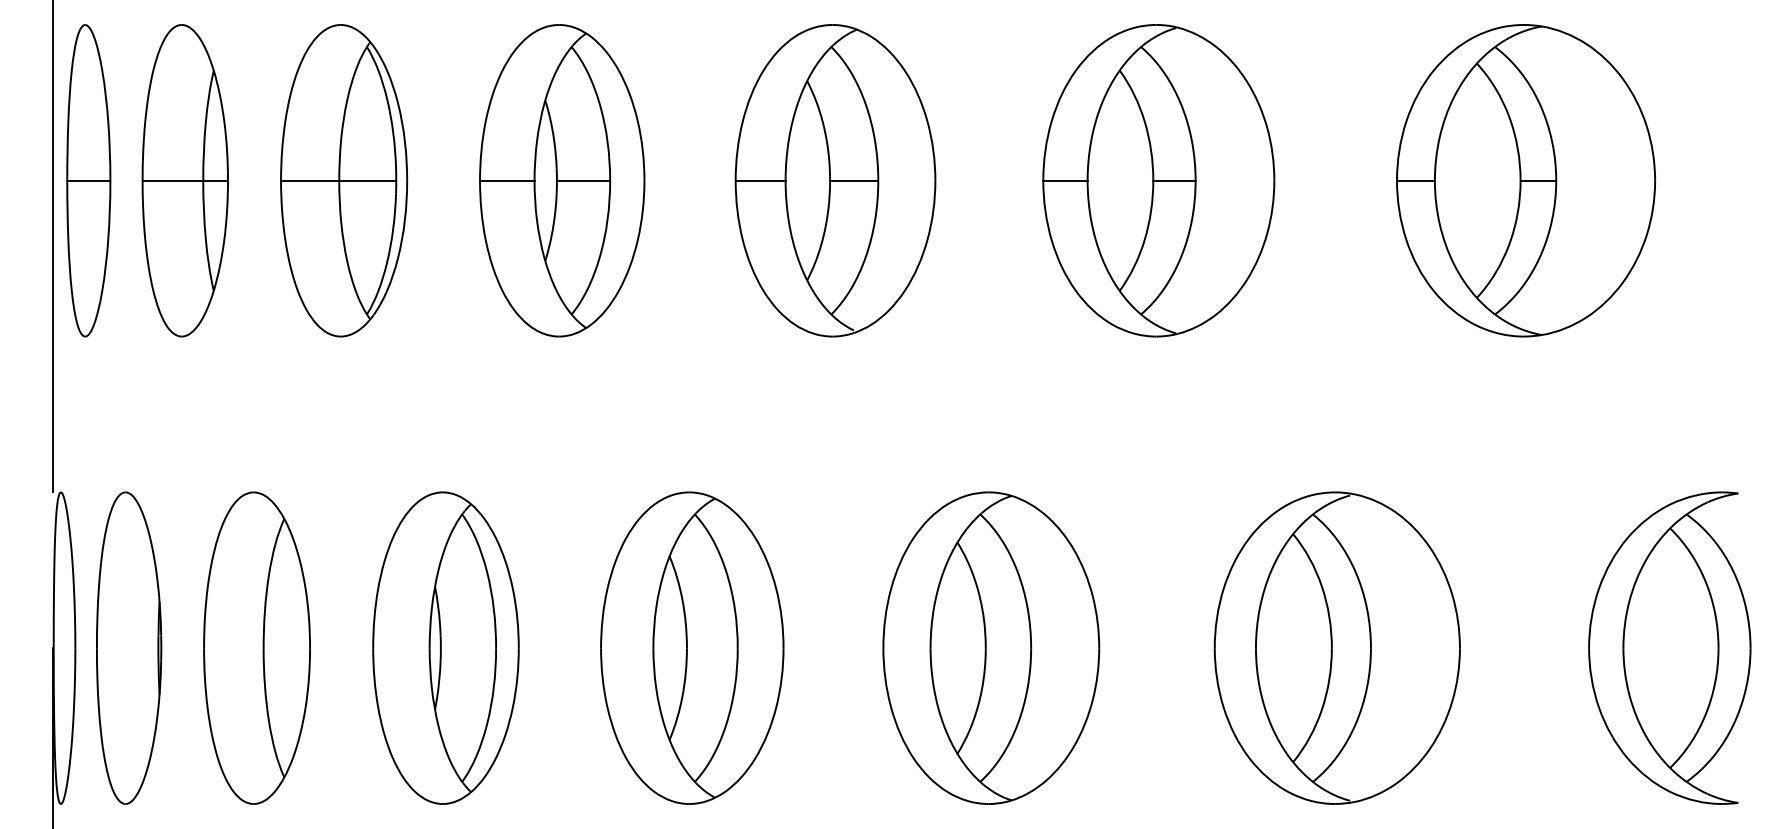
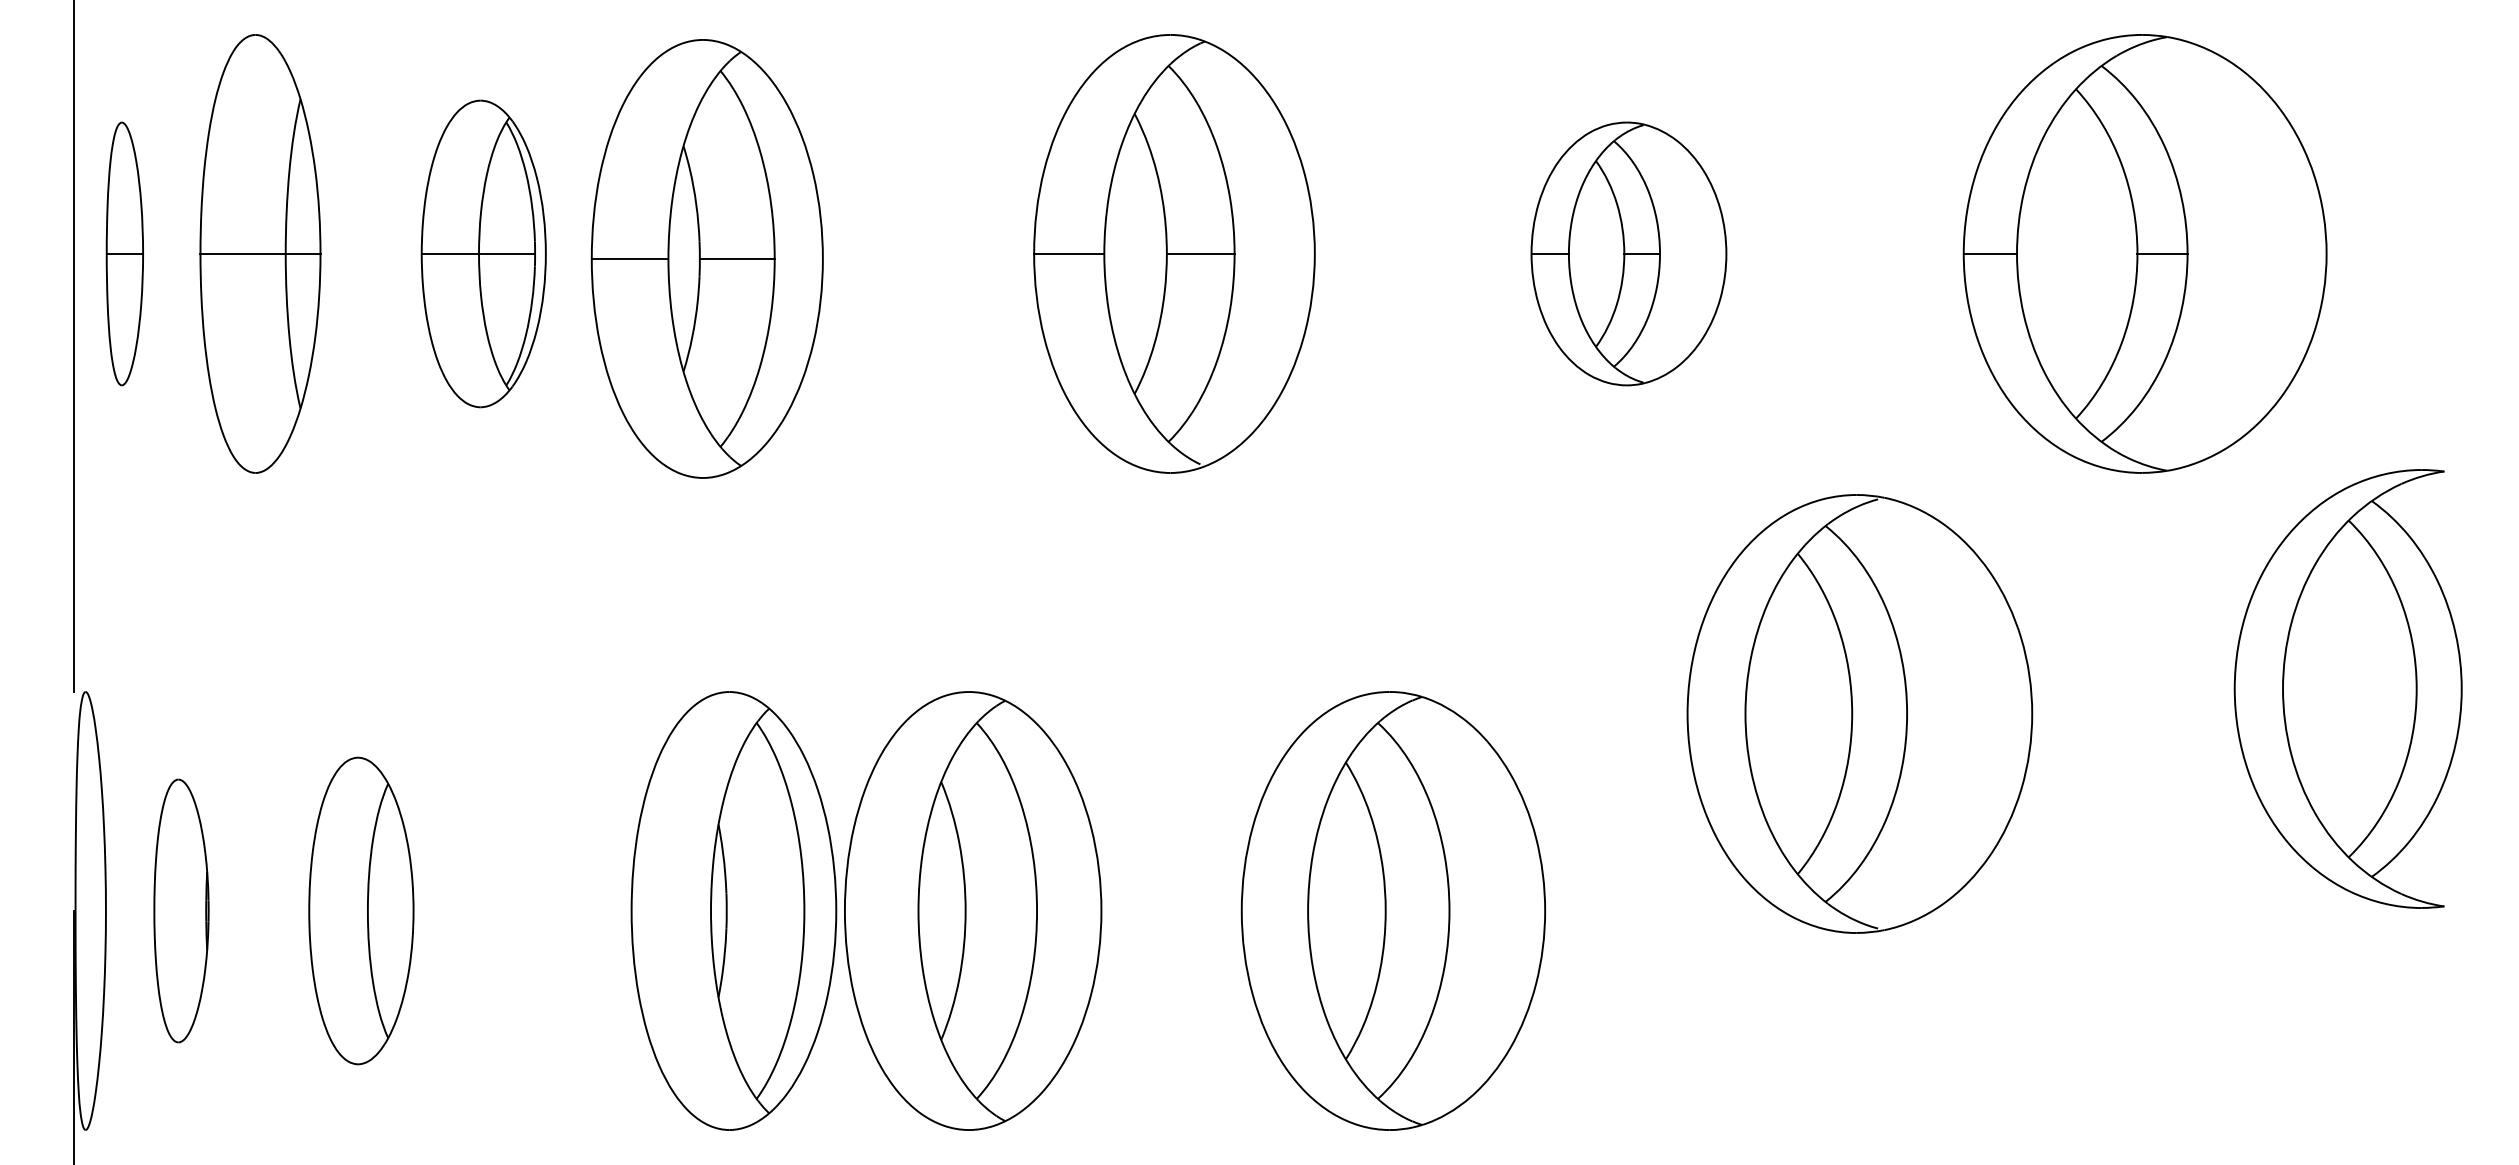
part: (88, 180) -> (124, 253), size x0.6
part: (343, 180) -> (483, 253), size x0.7
part: (561, 180) -> (706, 258), moved
part: (1158, 180) -> (1628, 253), size x0.6
part: (129, 647) -> (181, 910), size x0.6
part: (257, 647) -> (361, 910), size x0.7
part: (445, 647) -> (733, 910), moved
part: (1337, 647) -> (1859, 713), moved
part: (1669, 647) -> (2347, 688), moved

